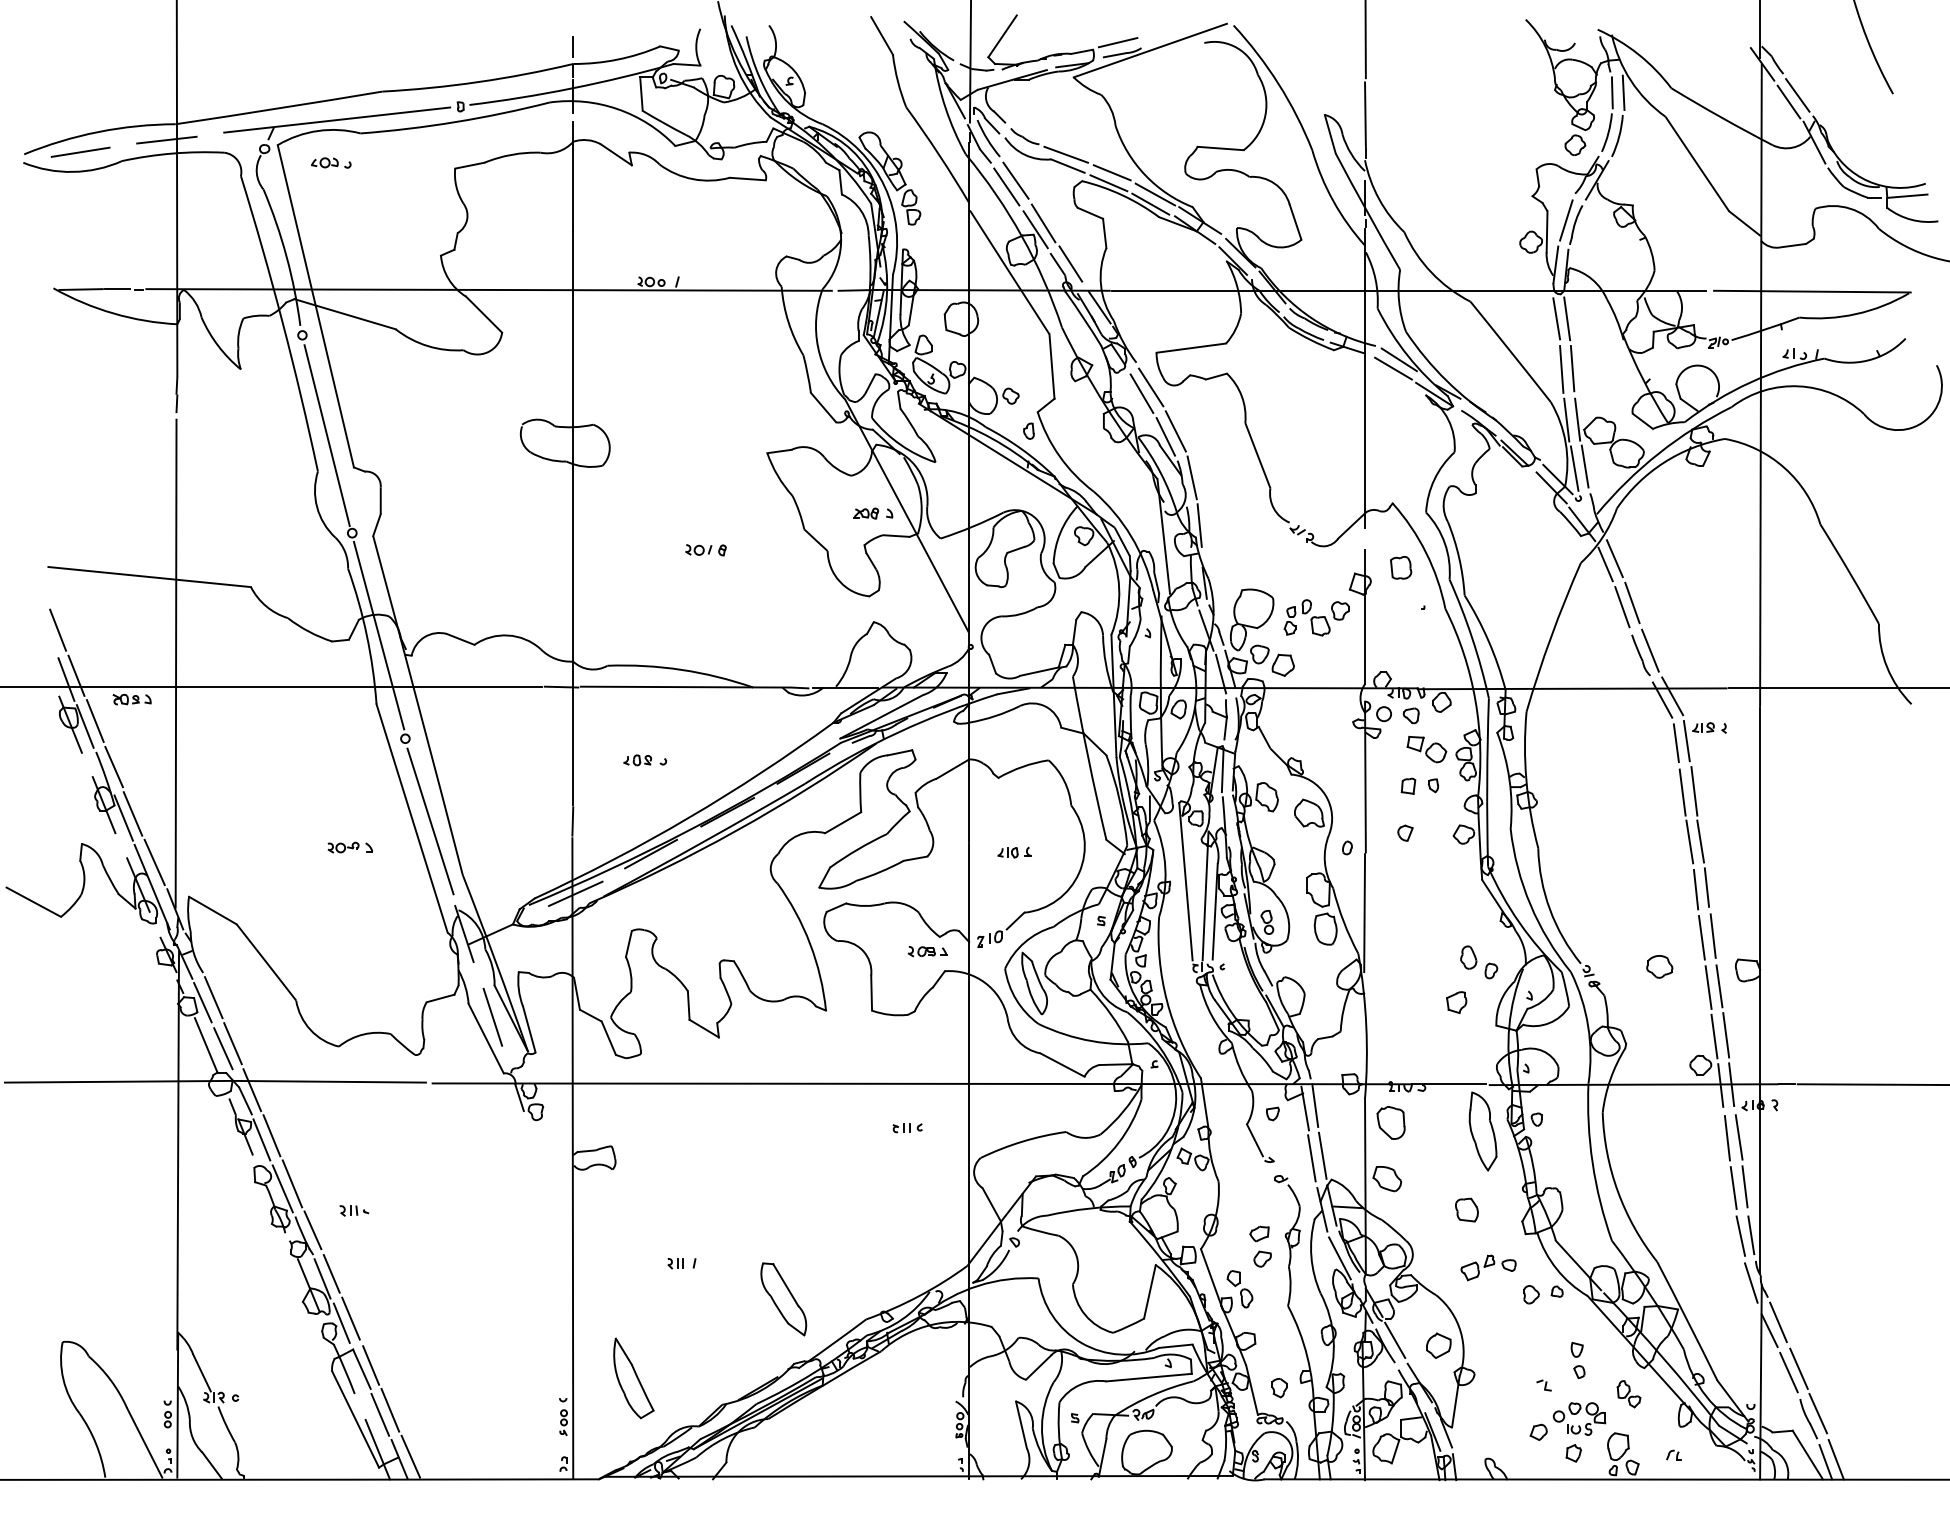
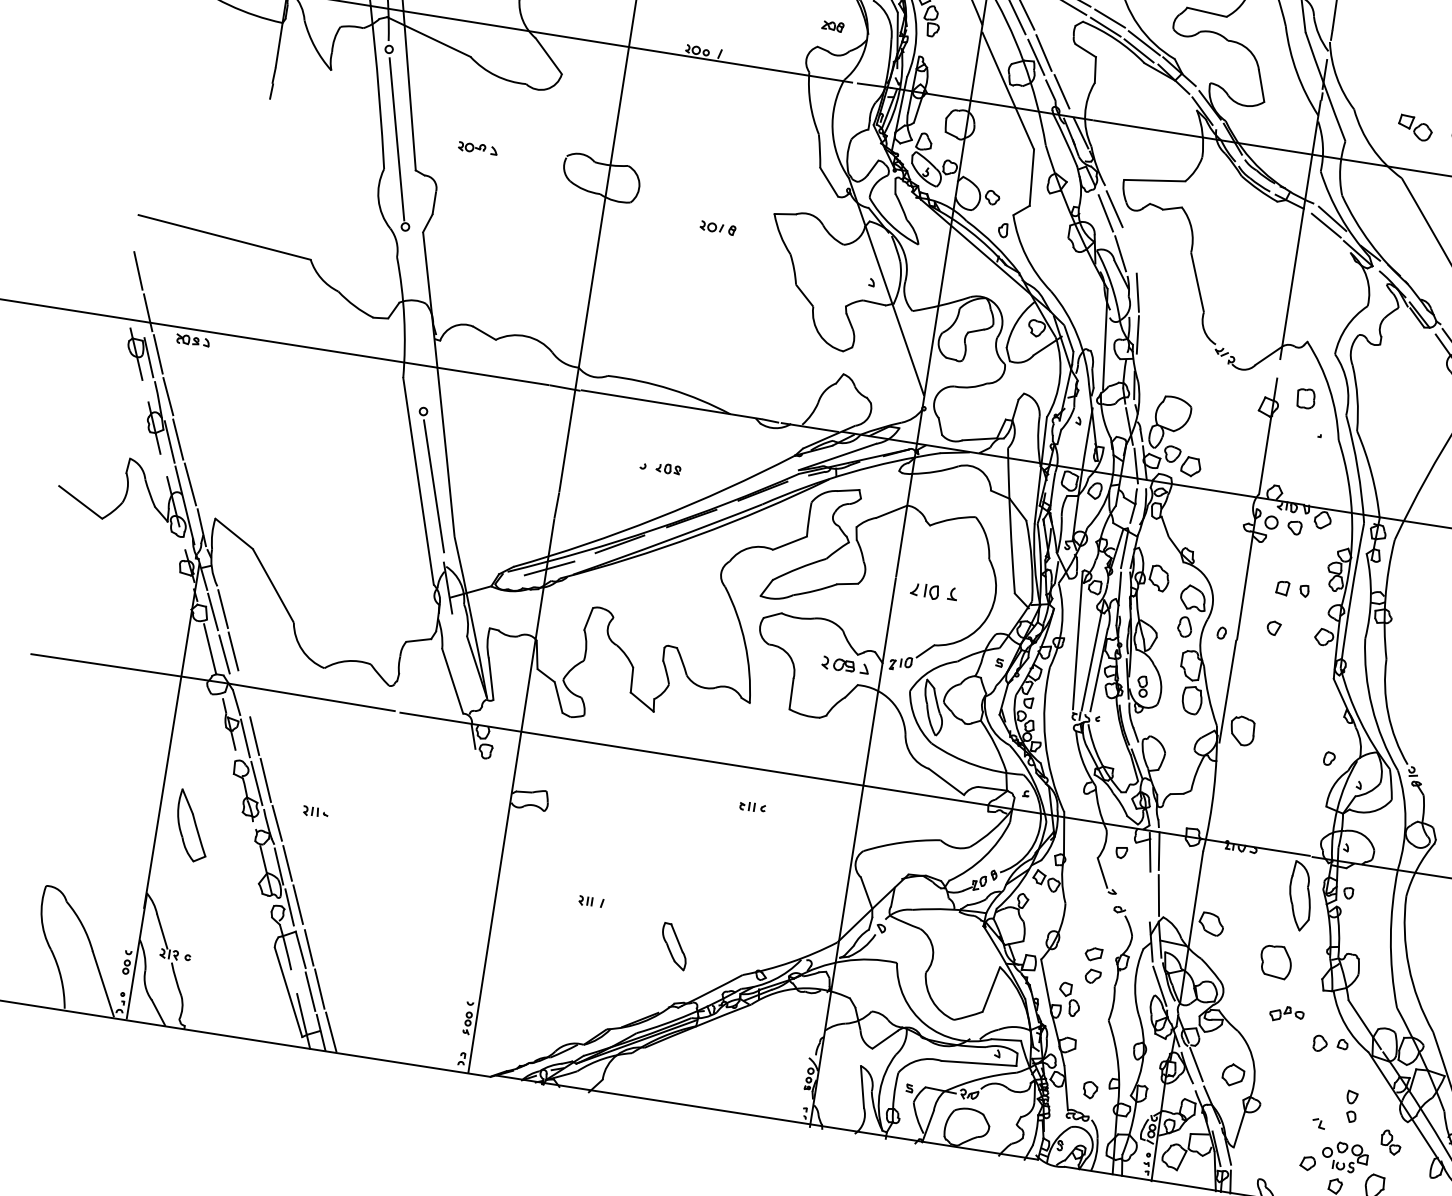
line: (1175, 431) -> (1129, 250), removed
part: (865, 513) -> (832, 26), moved
part: (705, 550) -> (717, 228), moved
part: (1316, 617) -> (1226, 430), removed
line: (378, 635) -> (414, 318), removed
line: (175, 663) -> (235, 315), removed
line: (66, 679) -> (139, 314), removed
part: (1426, 749) -> (1415, 128), moved
part: (637, 760) -> (668, 469), moved
part: (349, 847) -> (477, 148), moved
part: (1014, 852) -> (933, 592), size x1.6
part: (927, 951) -> (845, 665), size x1.4
part: (1468, 957) -> (1184, 626), moved
part: (1456, 1002) -> (1295, 781), removed
line: (492, 1016) -> (461, 663), removed
line: (252, 1090) -> (244, 694), removed
part: (1390, 1122) -> (1241, 730), moved
part: (907, 1128) -> (752, 807), moved
line: (1311, 1158) -> (1148, 896), removed
part: (1466, 1209) -> (1275, 961), size x1.6
part: (1488, 1267) -> (1286, 1014), size x0.7
part: (783, 1299) -> (674, 946), size x0.7
part: (633, 1378) -> (192, 826), moved

